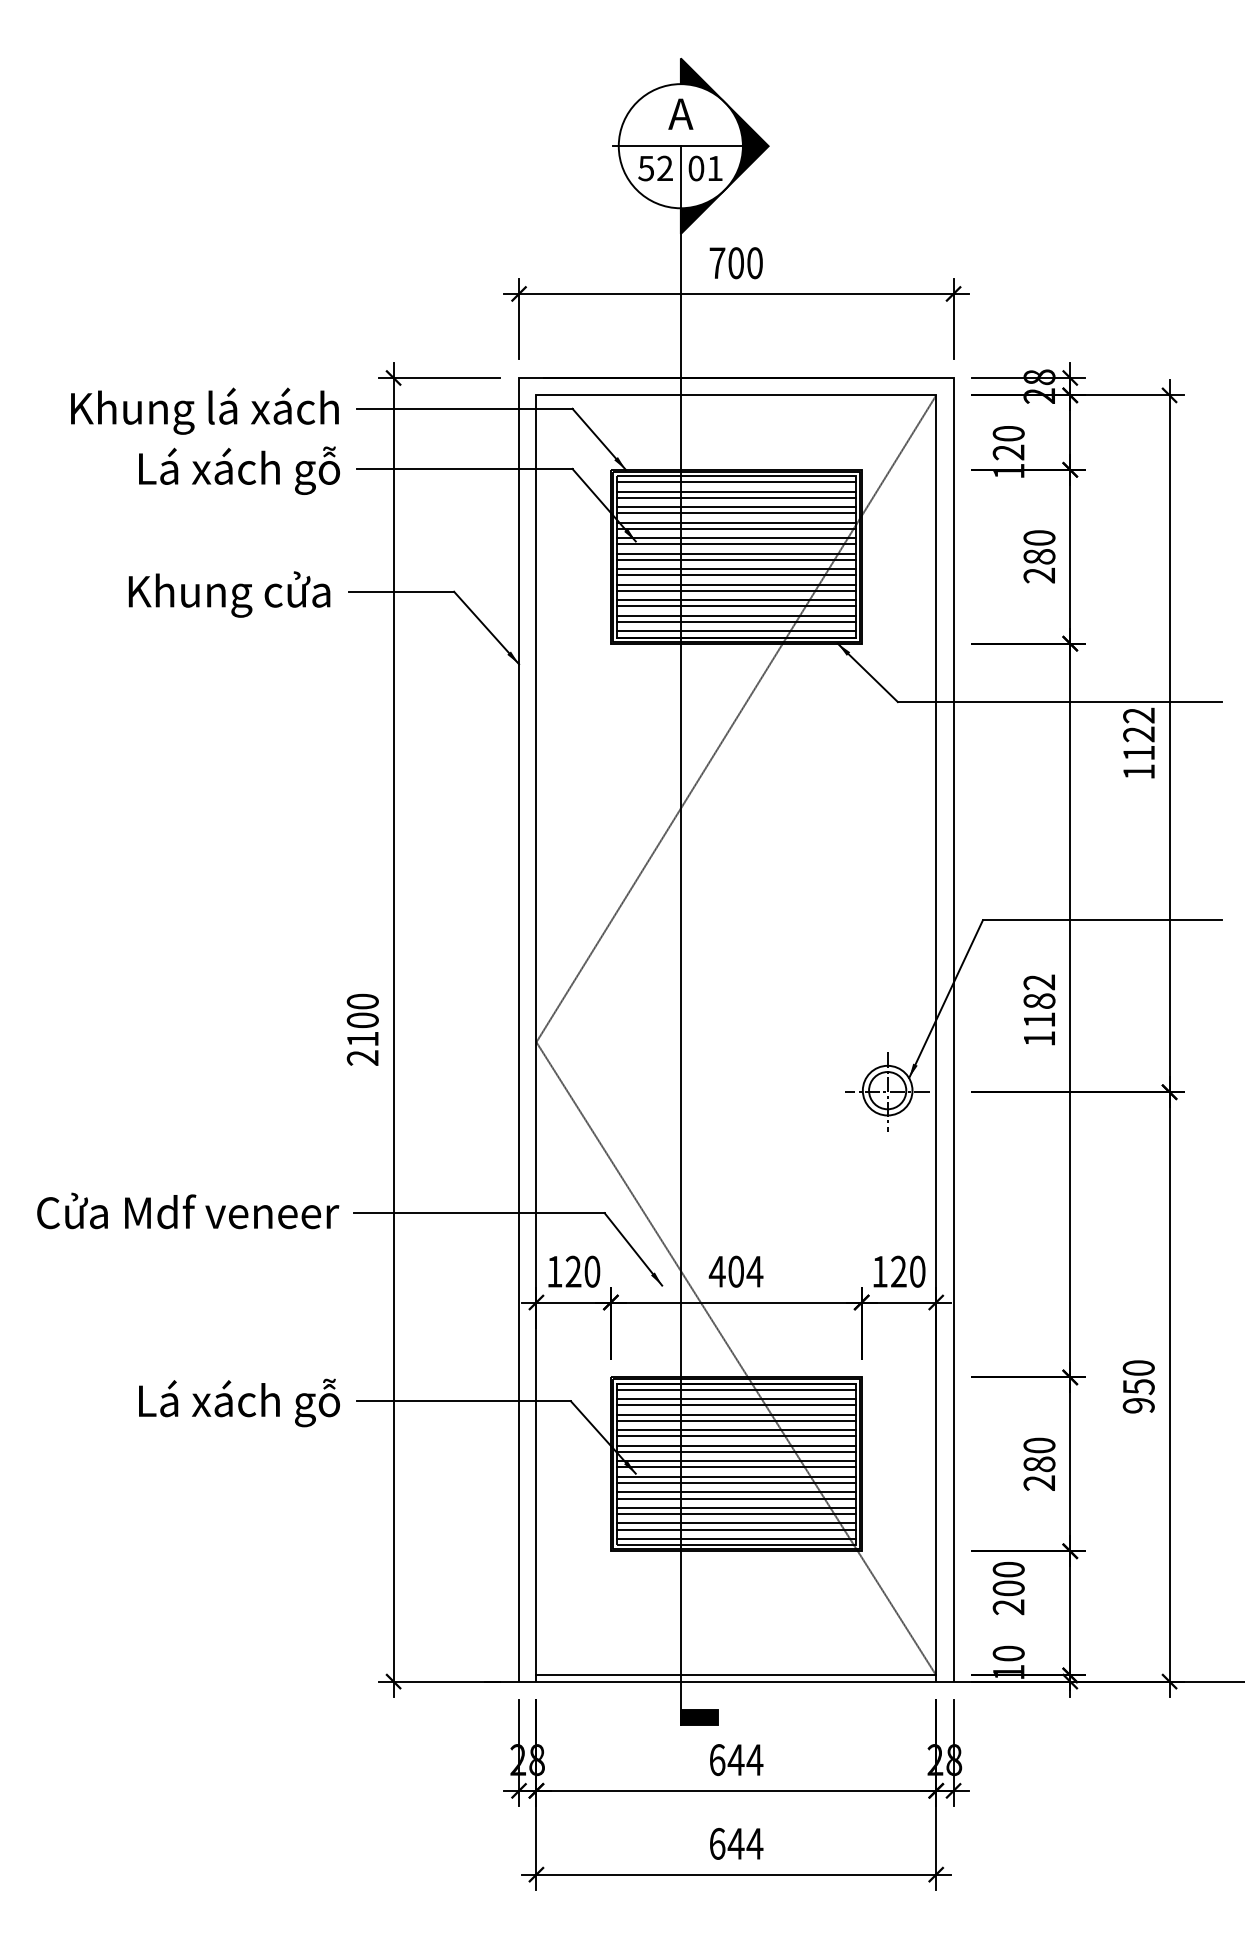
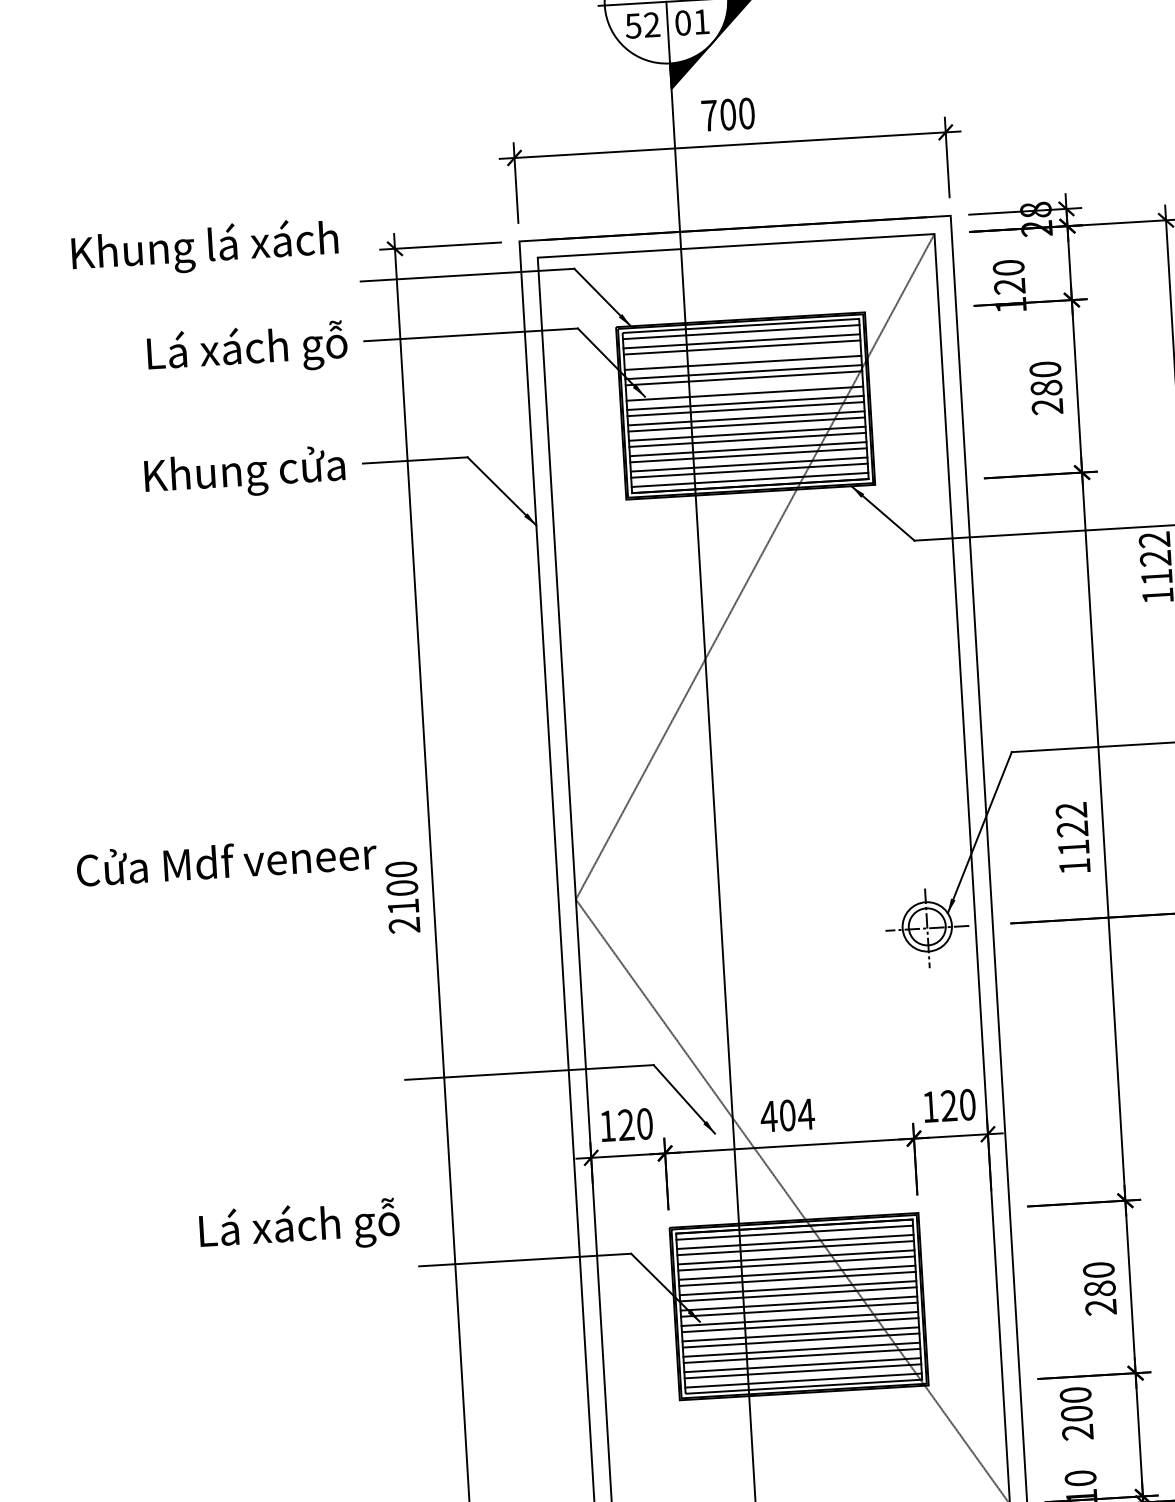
text: (204, 410) -> (204, 247), moved
line: (736, 507) -> (742, 357), removed
line: (736, 538) -> (744, 387), removed
text: (1039, 1000) -> (1072, 828), 1182 -> 1122
text: (188, 1210) -> (227, 859), moved
text: (239, 1402) -> (299, 1226), moved

